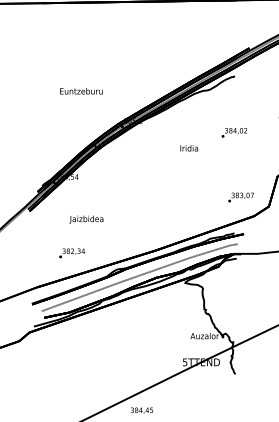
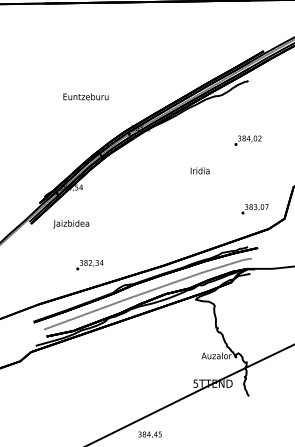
text: (189, 148) -> (200, 171), moved
text: (86, 219) -> (71, 224), moved
text: (71, 253) -> (89, 265), moved

